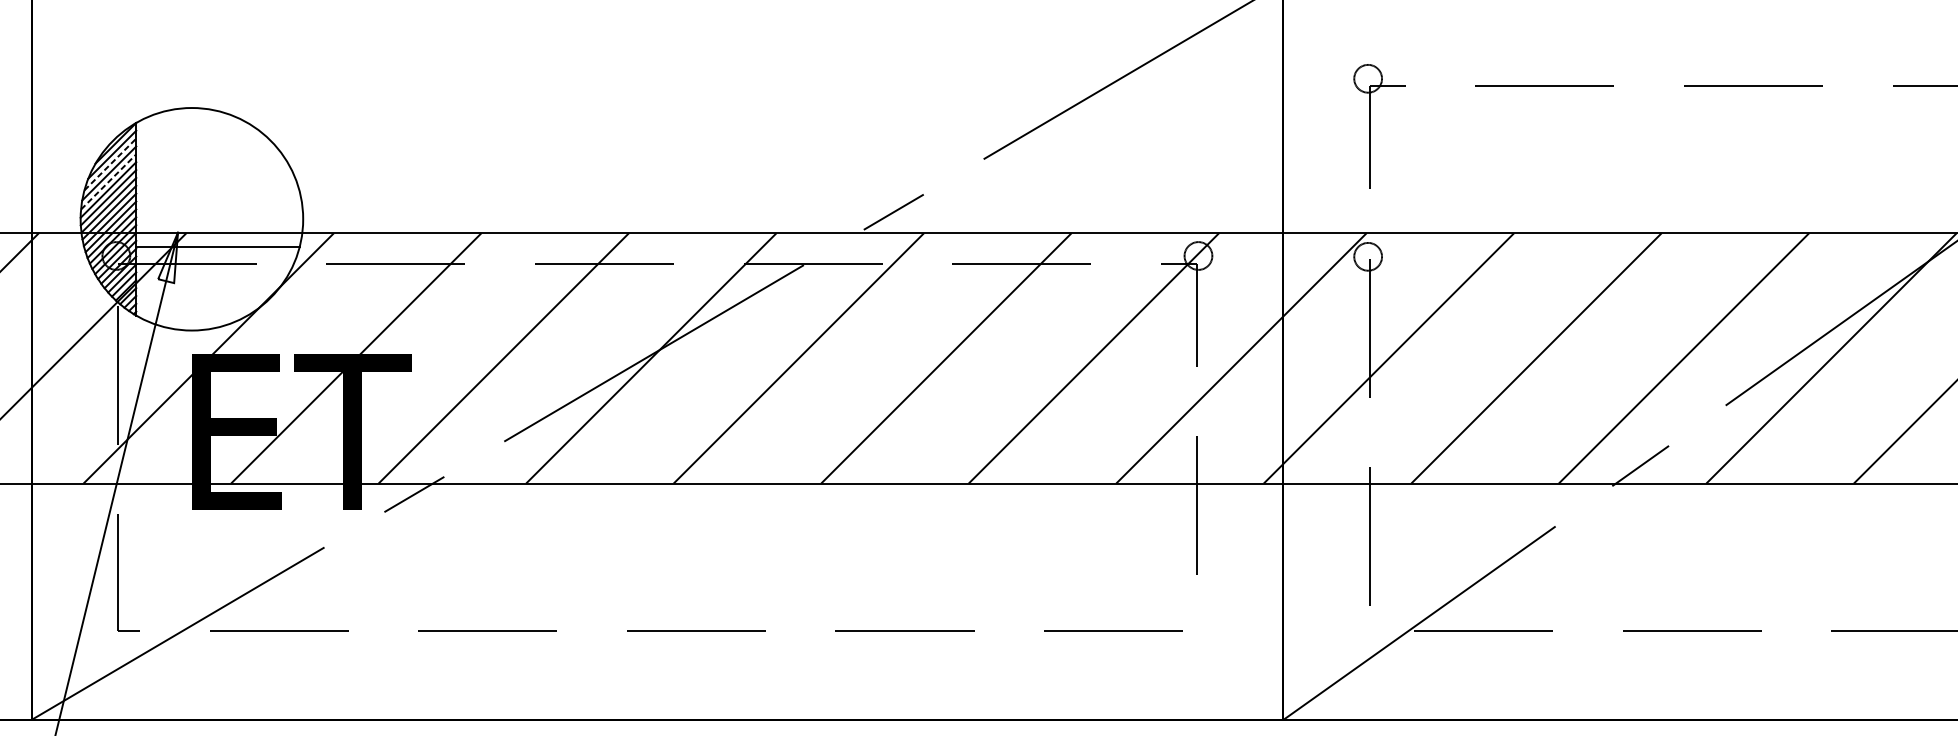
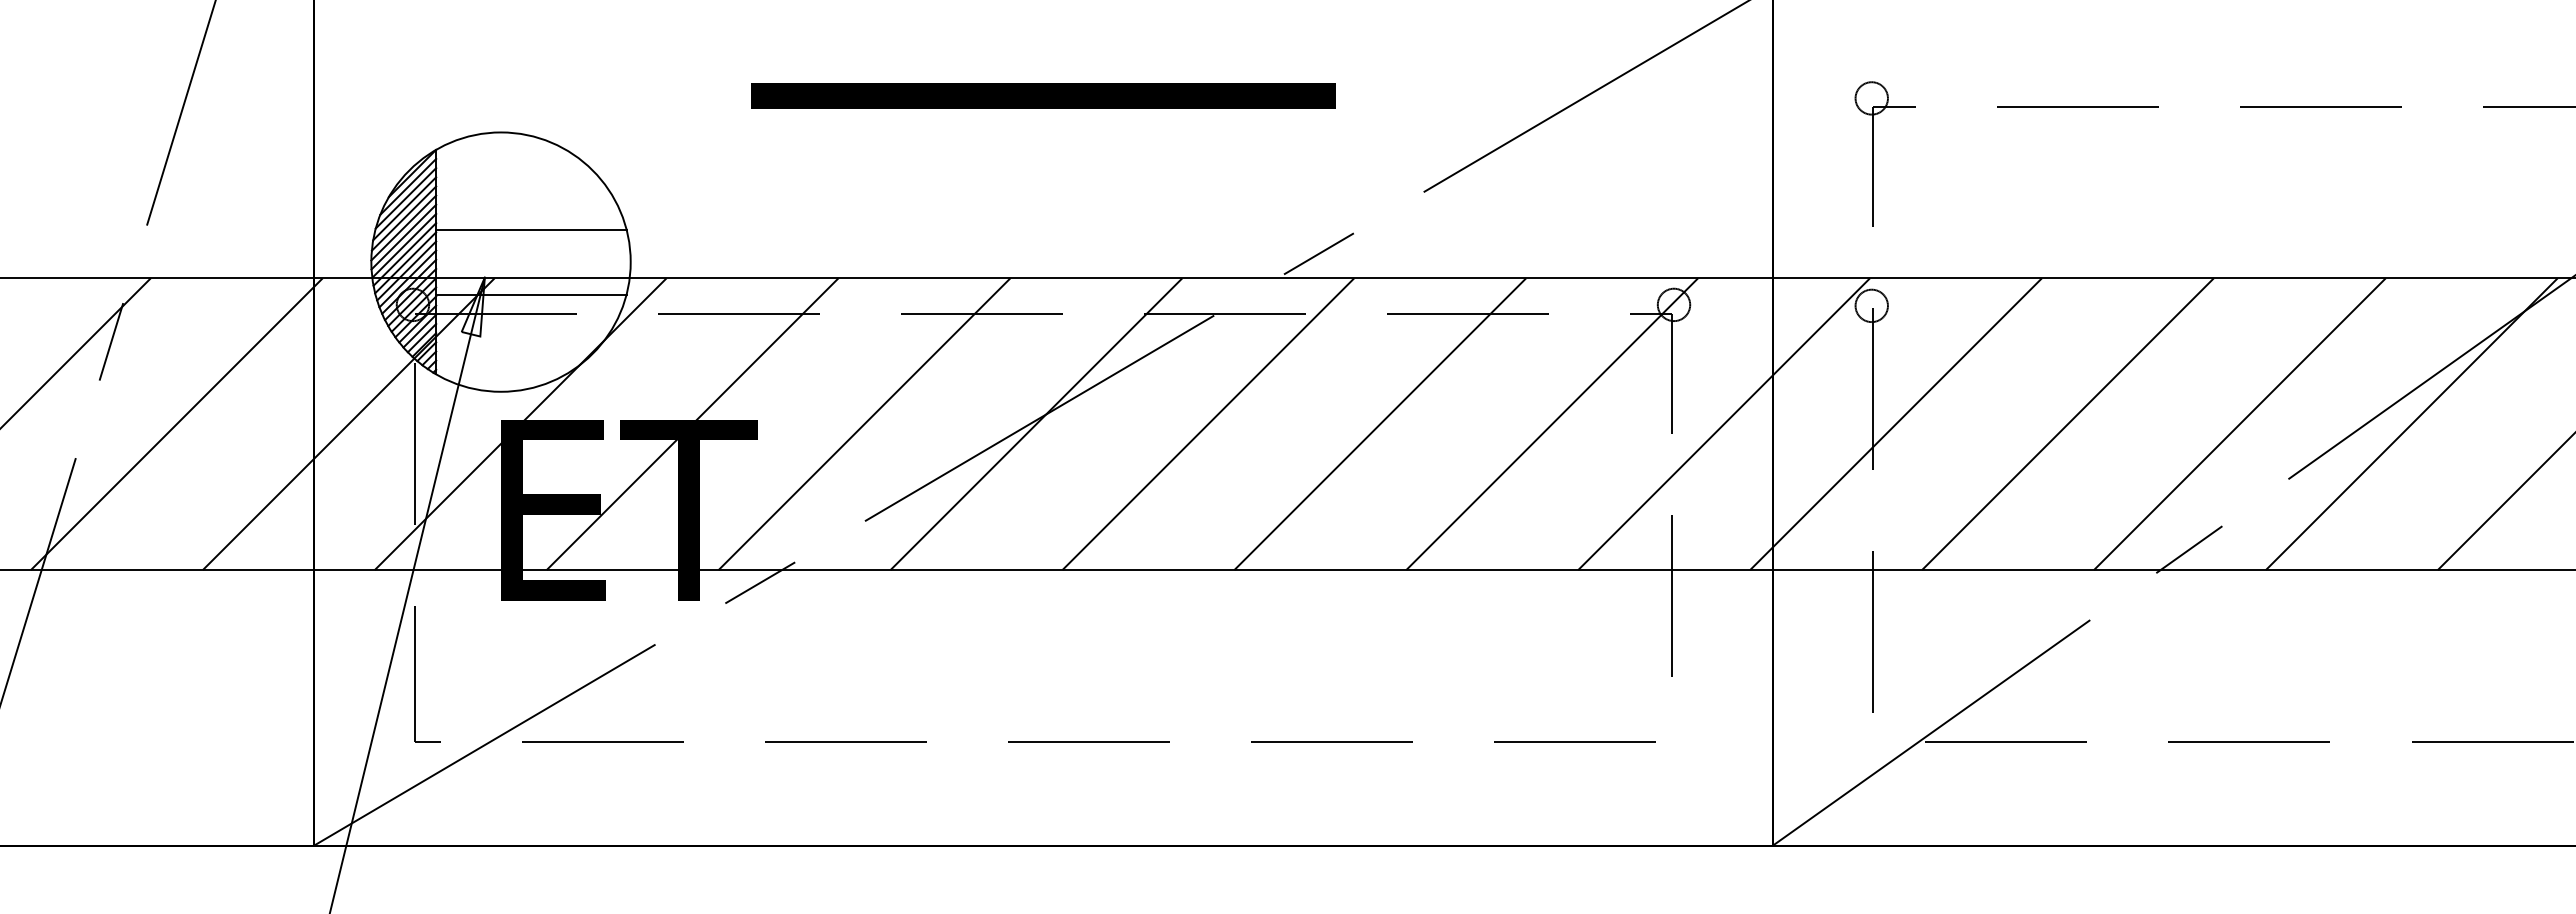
part: (657, 76) -> (1043, 95), added
line: (109, 164) -> (405, 198), dashed -> solid
line: (109, 181) -> (404, 218), dashed -> solid
line: (218, 191) -> (531, 229), added

